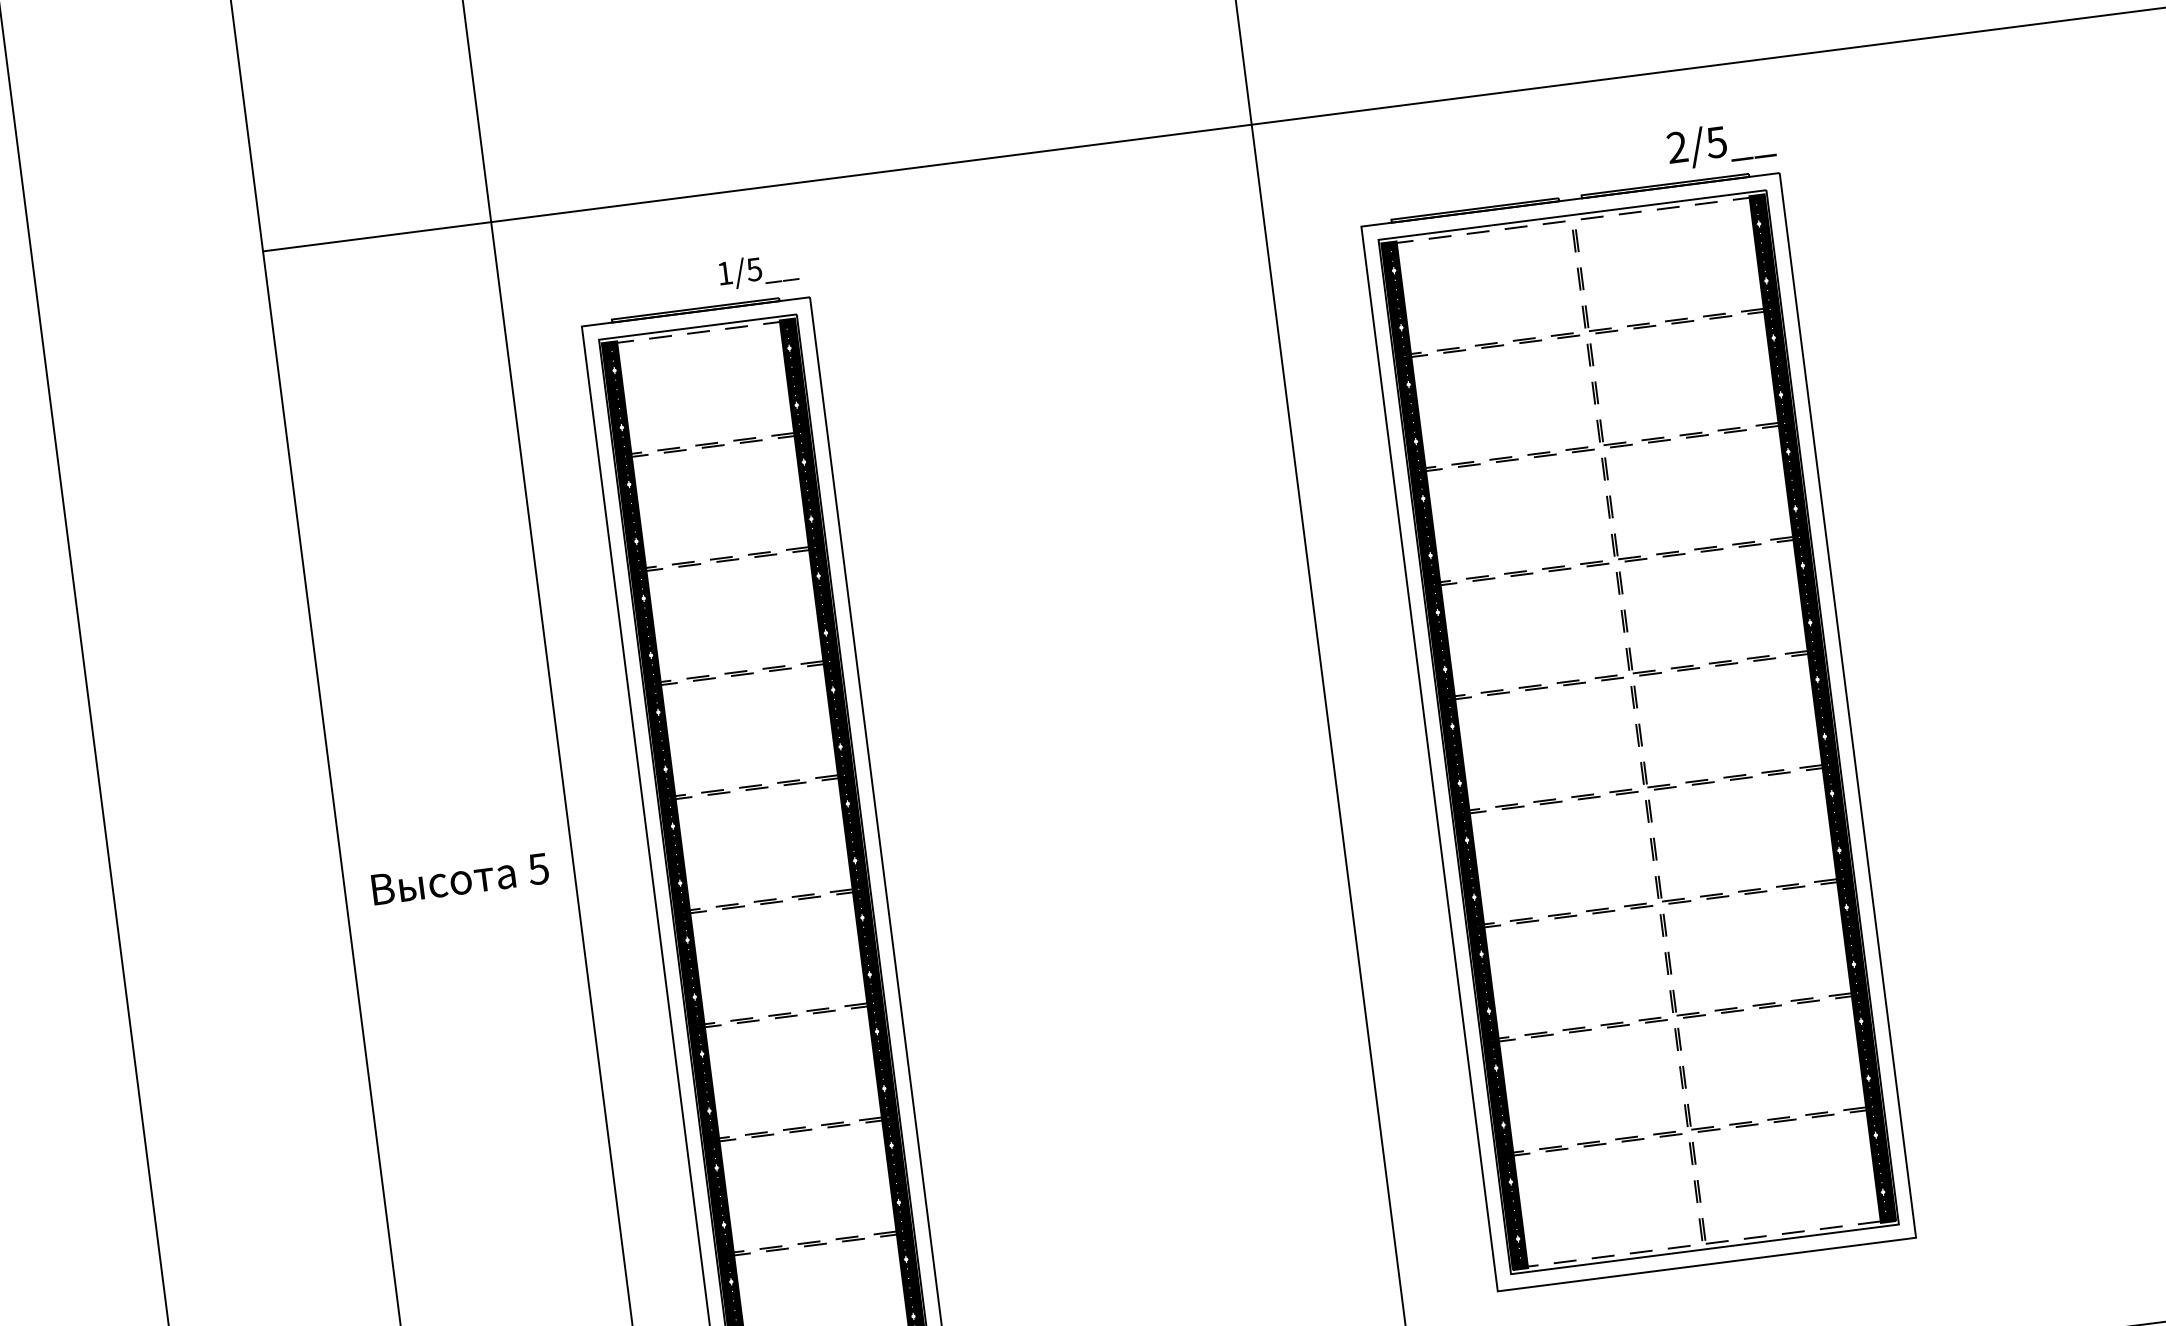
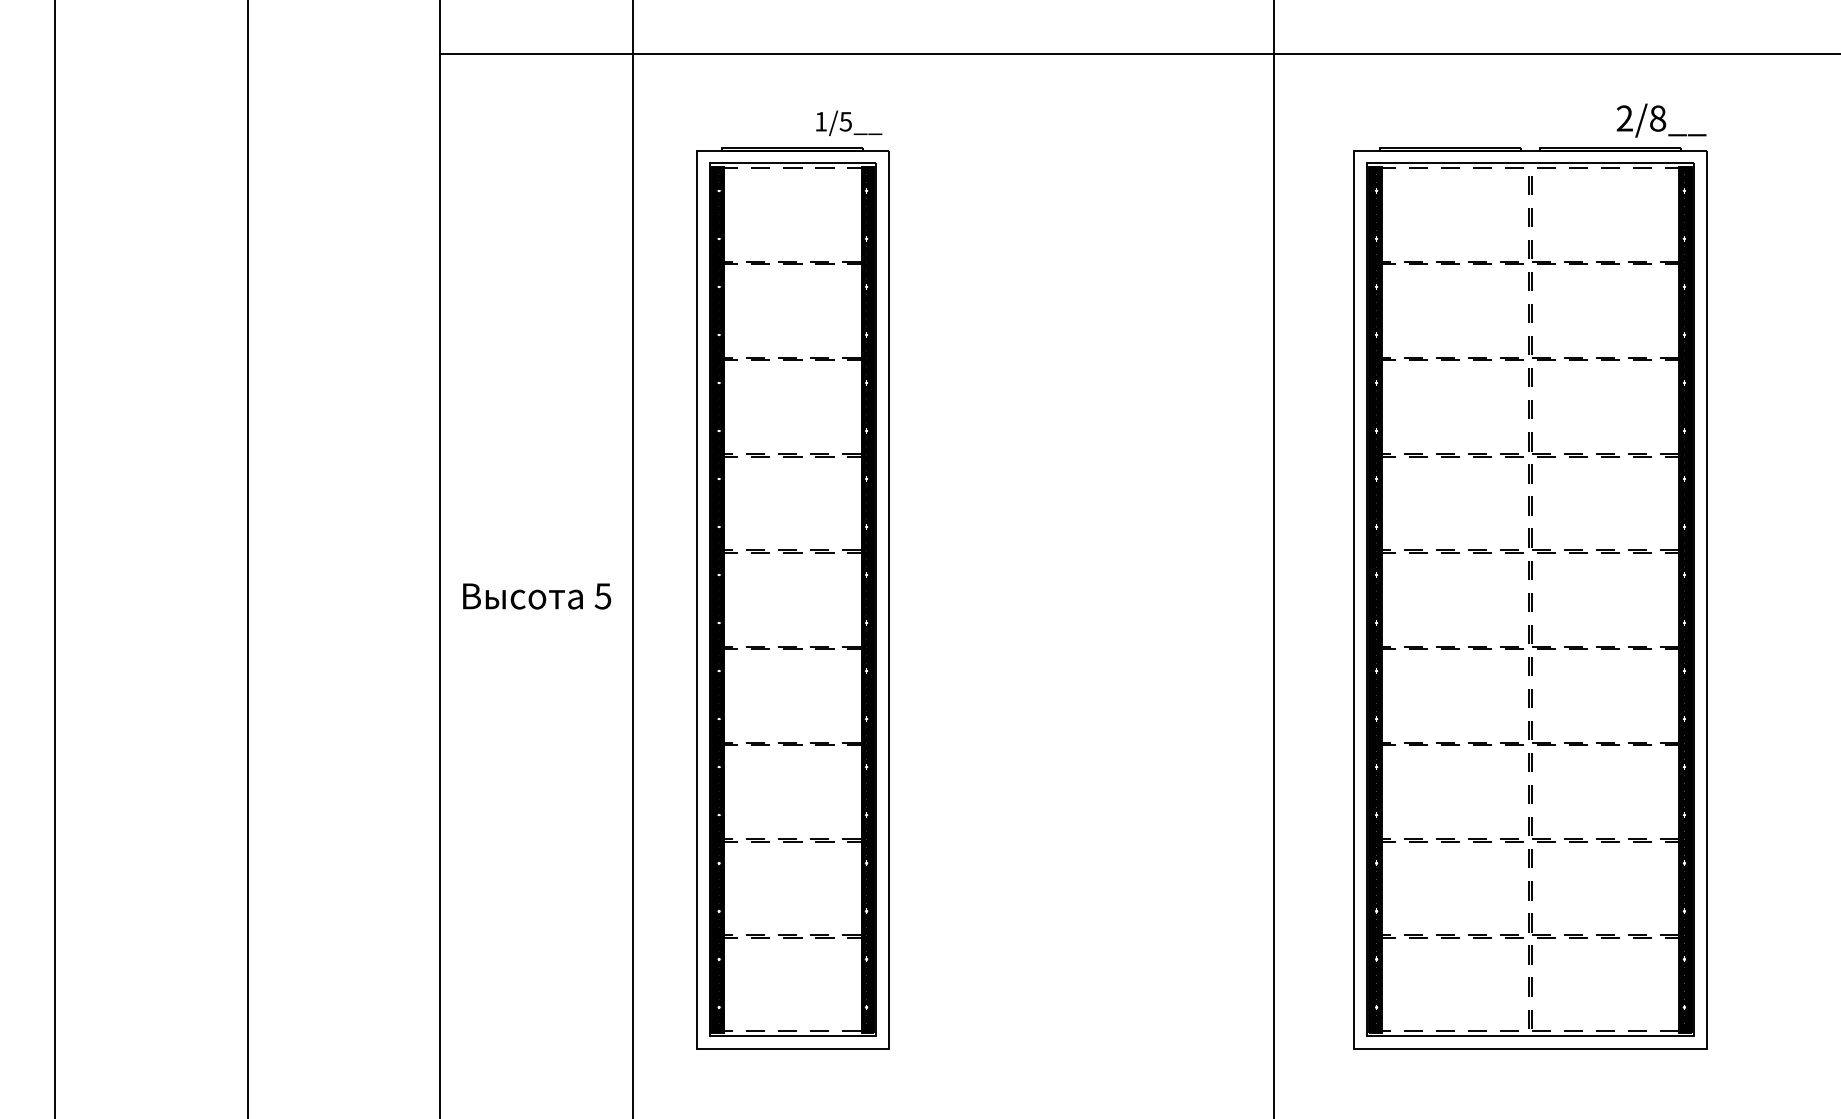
text: (1716, 142) -> (1657, 118), 2/5__ -> 2/8__

